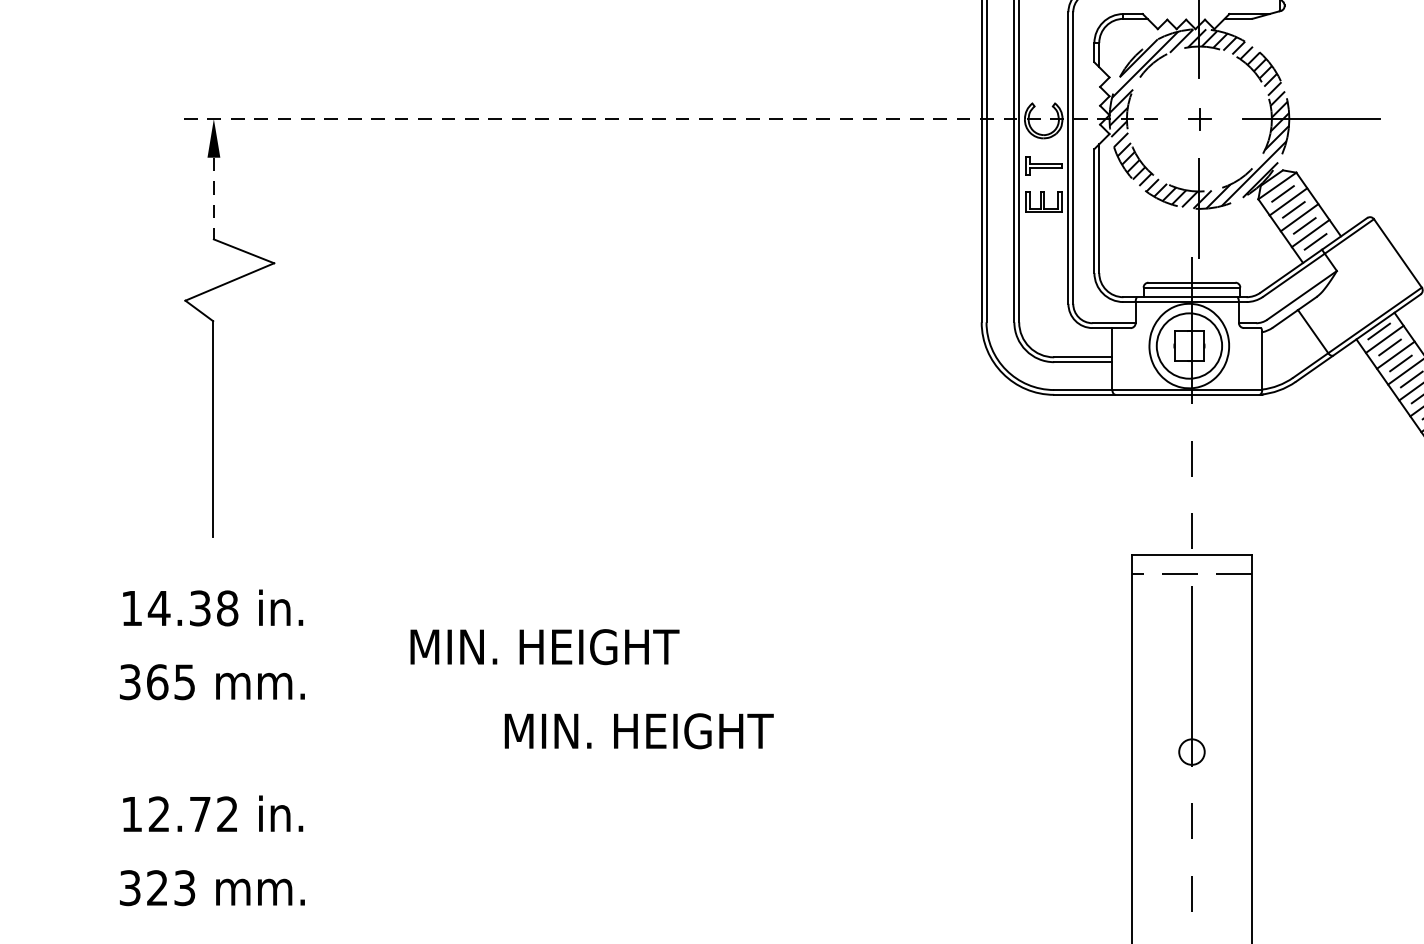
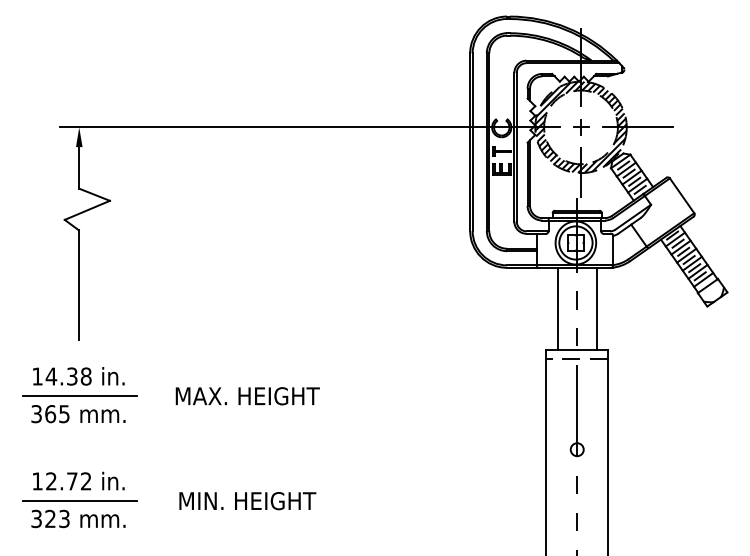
line: (666, 119) -> (309, 127), dashed -> solid
part: (1200, 119) -> (581, 127), size x1.43
line: (214, 197) -> (79, 167), dashed -> solid
line: (1153, 474) -> (557, 308), added
line: (1229, 474) -> (596, 308), added
line: (214, 645) -> (79, 395), added
text: (544, 647) -> (247, 396), MIN. HEIGHT -> MAX. HEIGHT
text: (638, 732) -> (247, 501), moved
line: (214, 851) -> (79, 500), added

